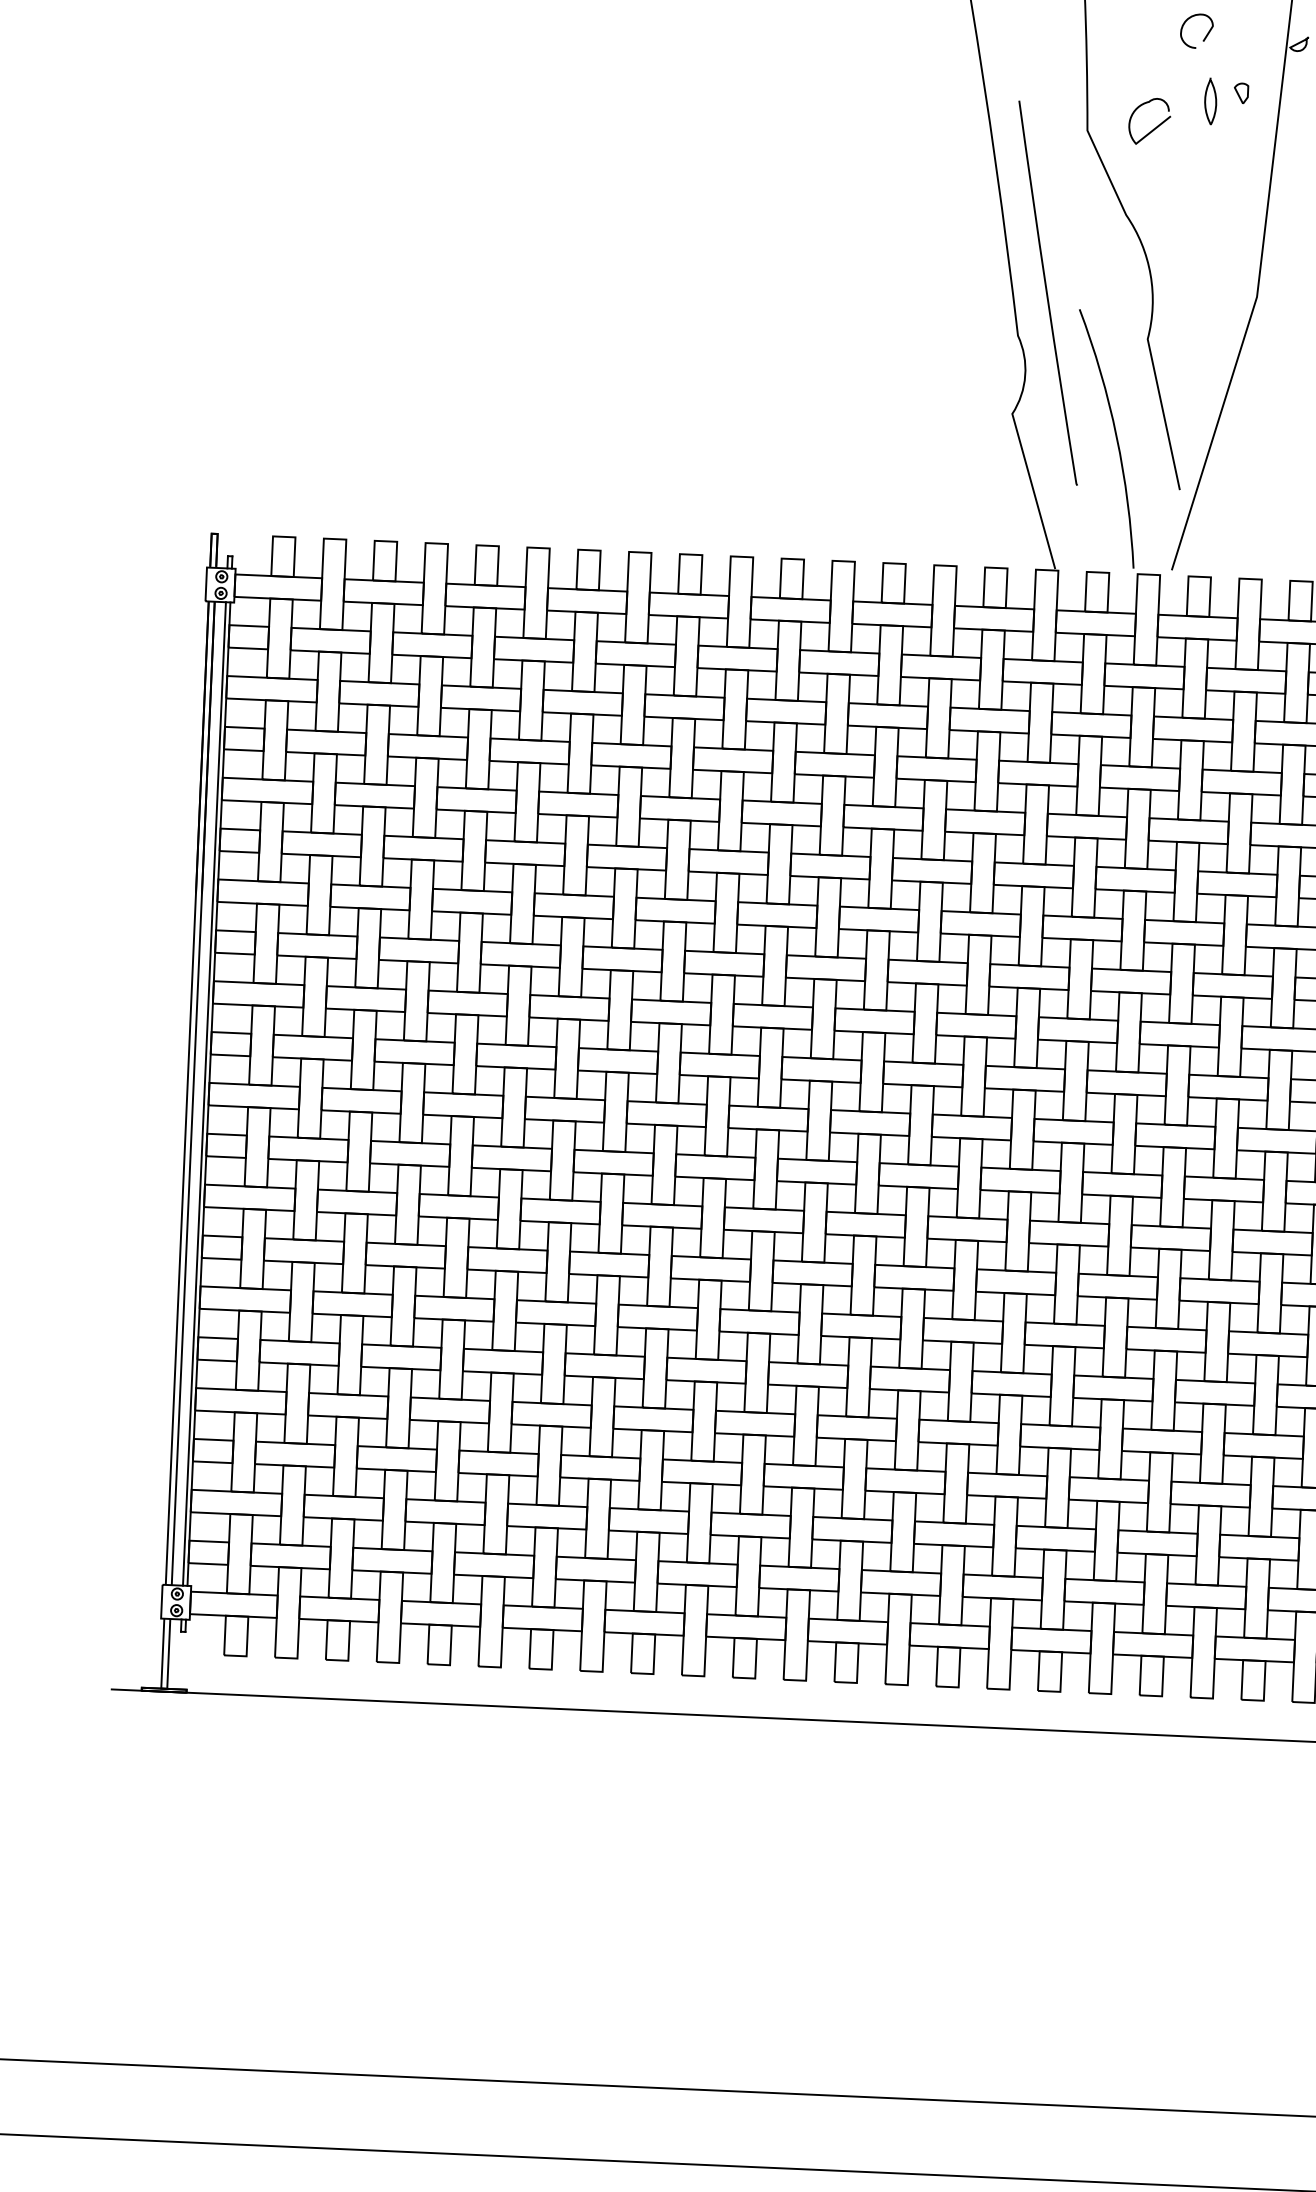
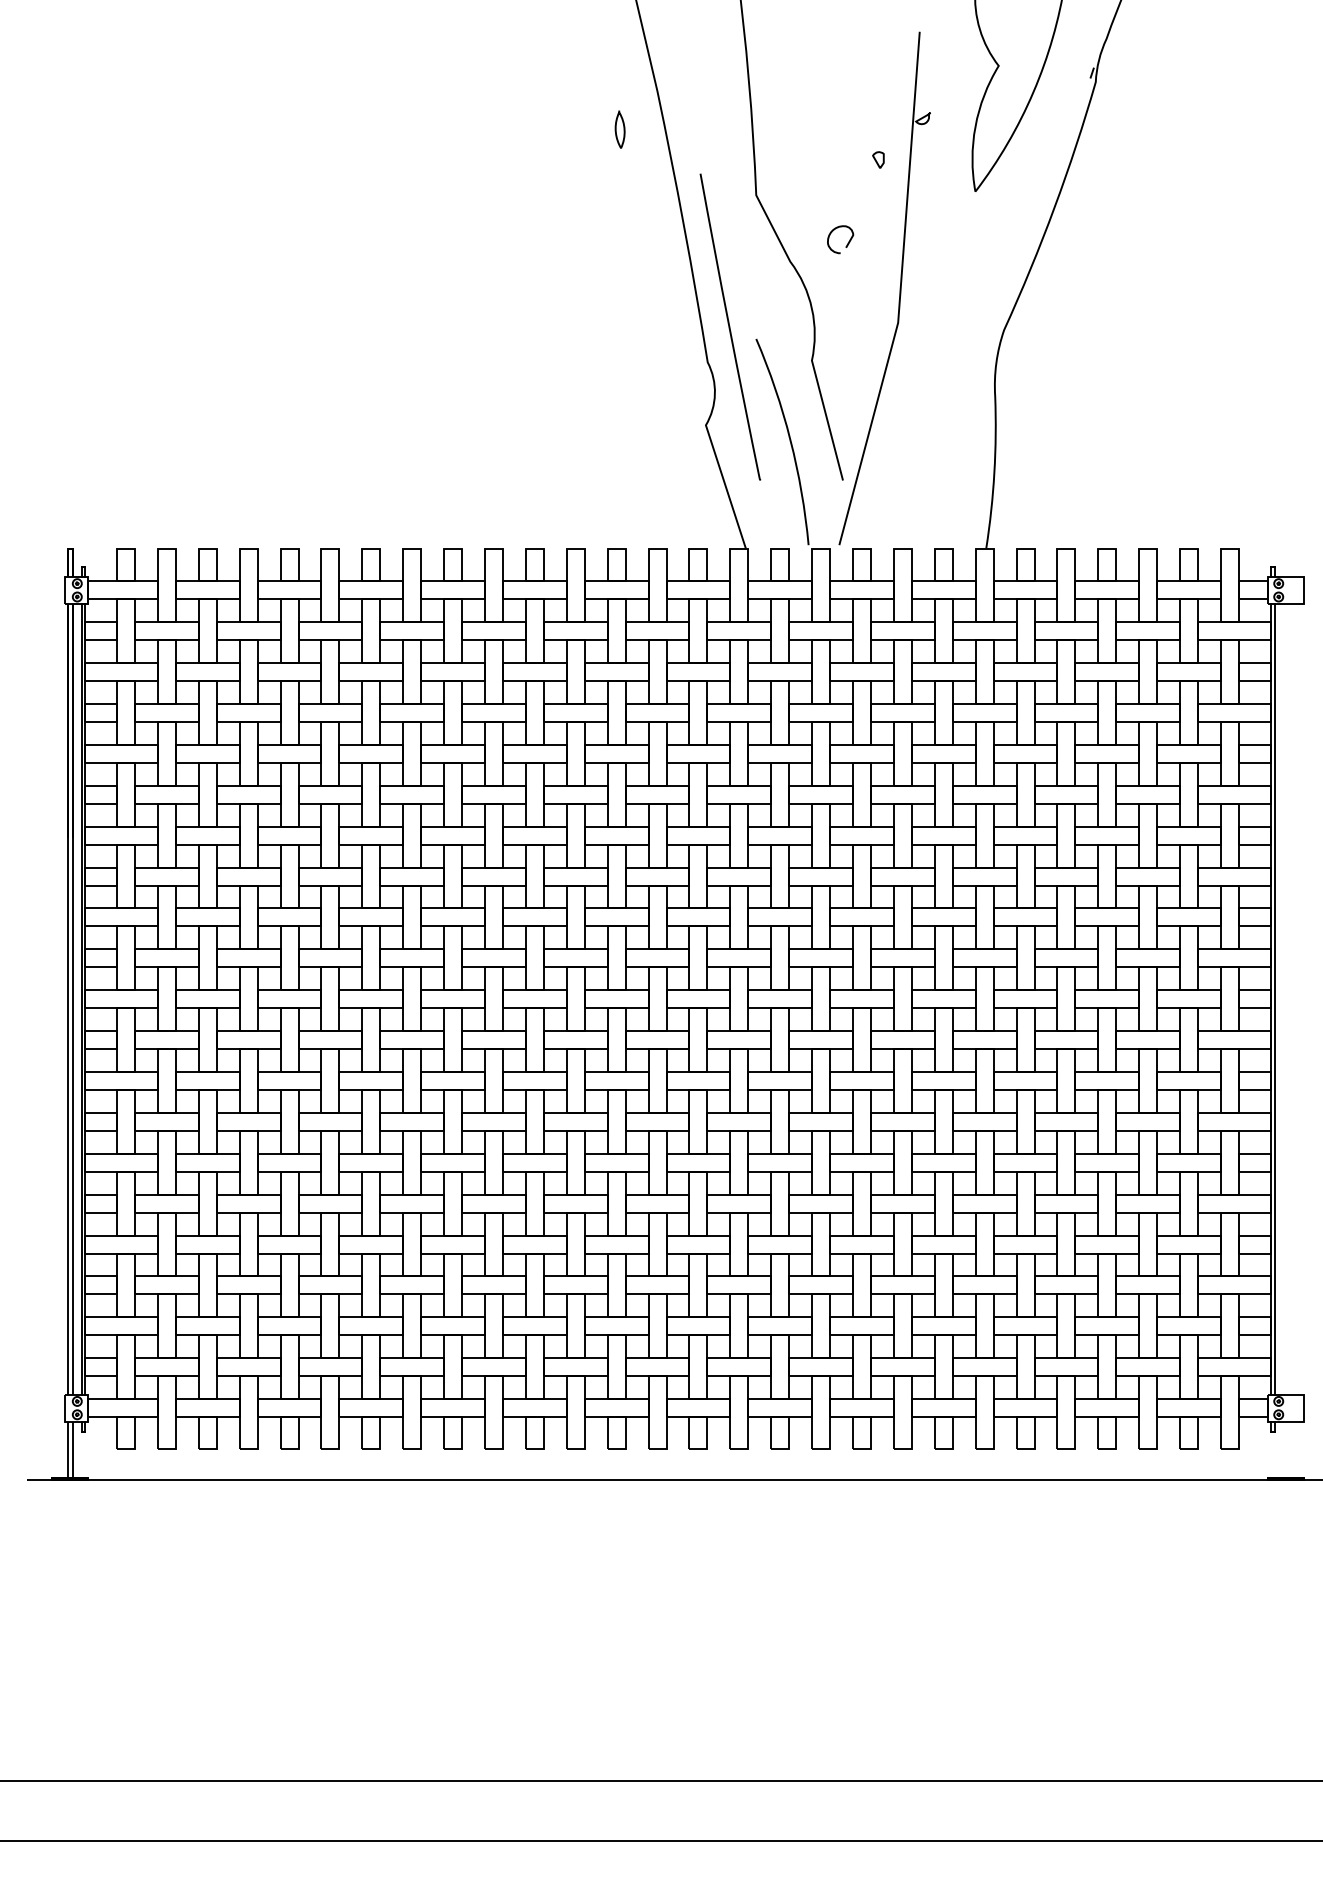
curve: (1203, 37) -> (846, 244), moved
curve: (1206, 101) -> (616, 129), moved
curve: (1152, 128) -> (808, 191), removed

